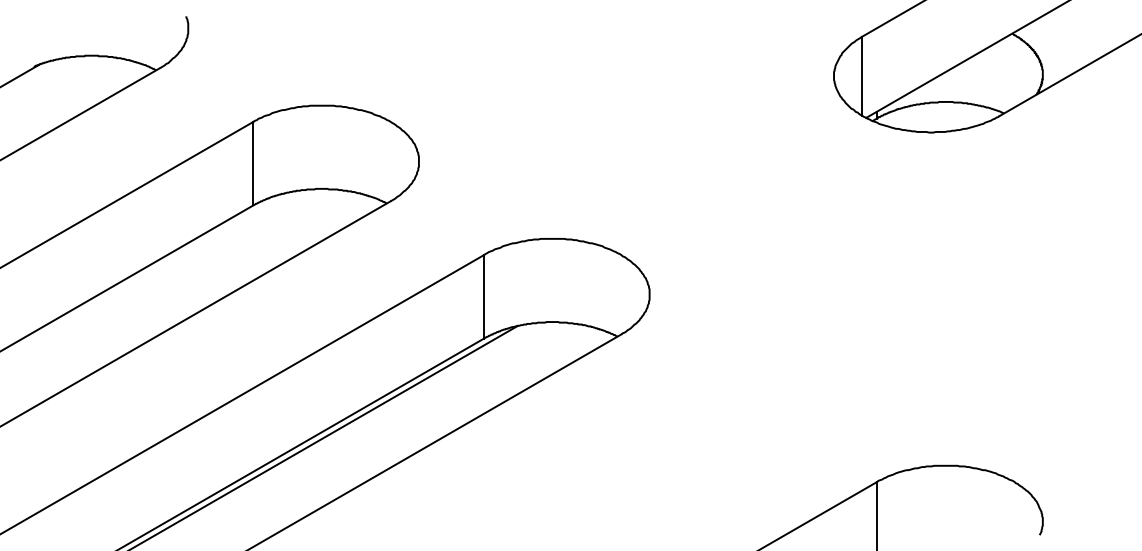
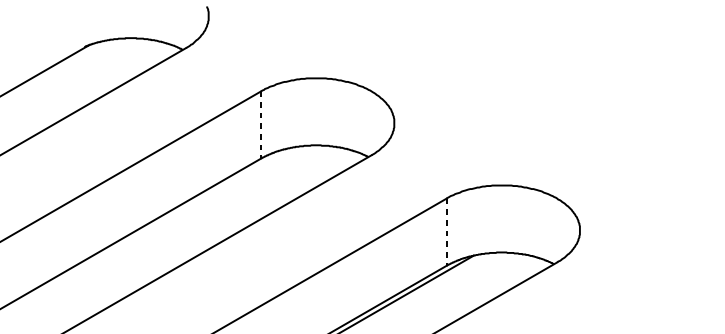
line: (253, 163) -> (261, 124), solid -> dashed
line: (483, 296) -> (446, 231), solid -> dashed

